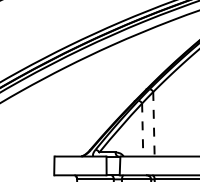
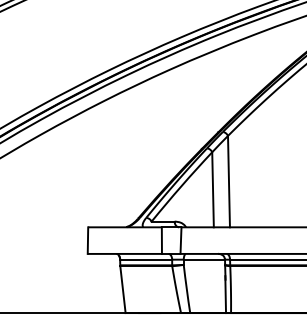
line: (153, 124) -> (228, 181), dashed -> solid
line: (143, 129) -> (213, 189), dashed -> solid

